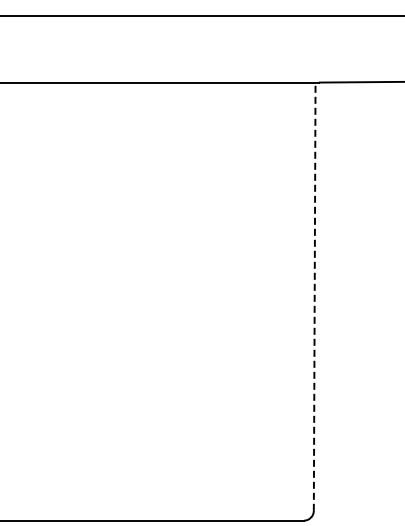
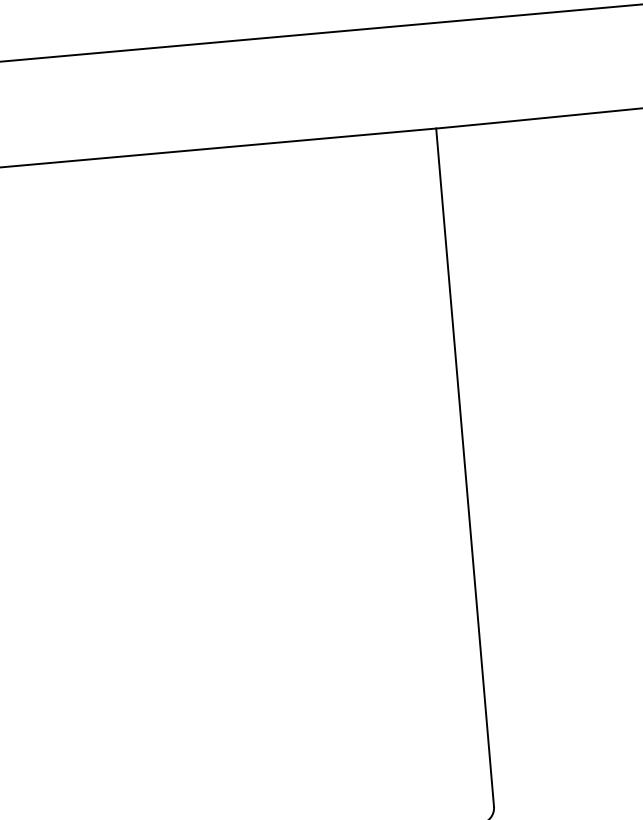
line: (314, 296) -> (464, 467), dashed -> solid

